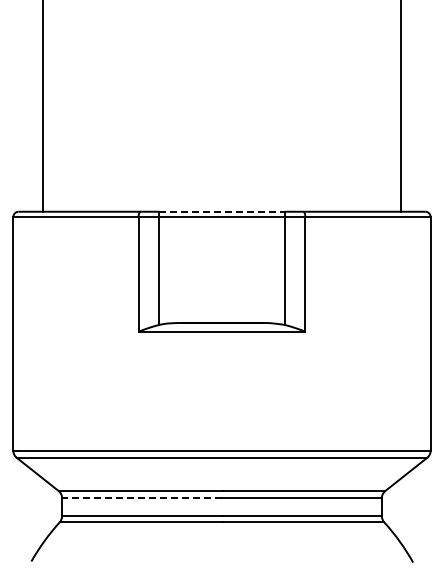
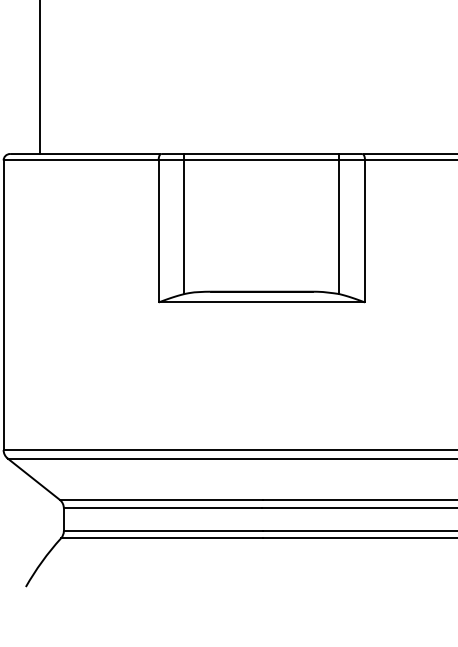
line: (222, 211) -> (262, 153), dashed -> solid
line: (142, 497) -> (163, 507), dashed -> solid

